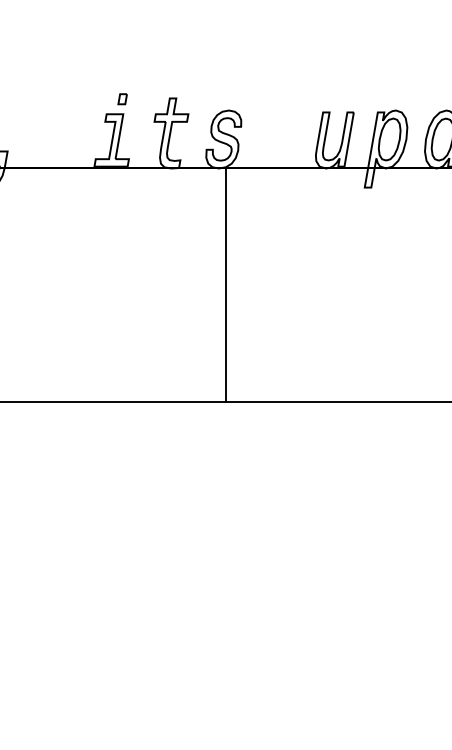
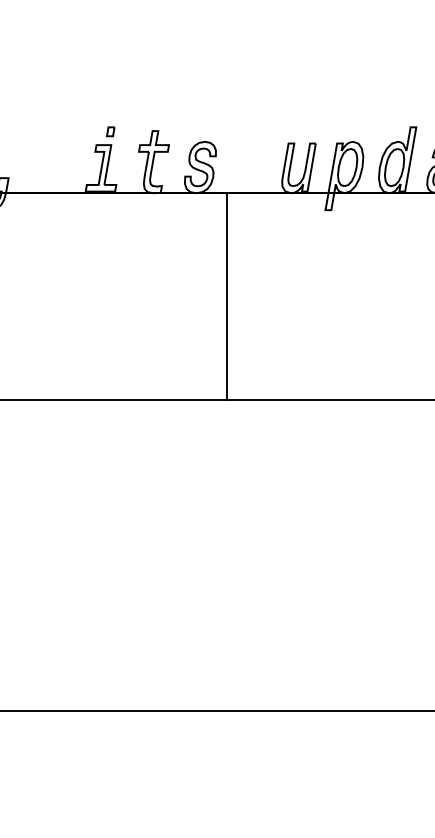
line: (226, 284) -> (226, 296), moved

